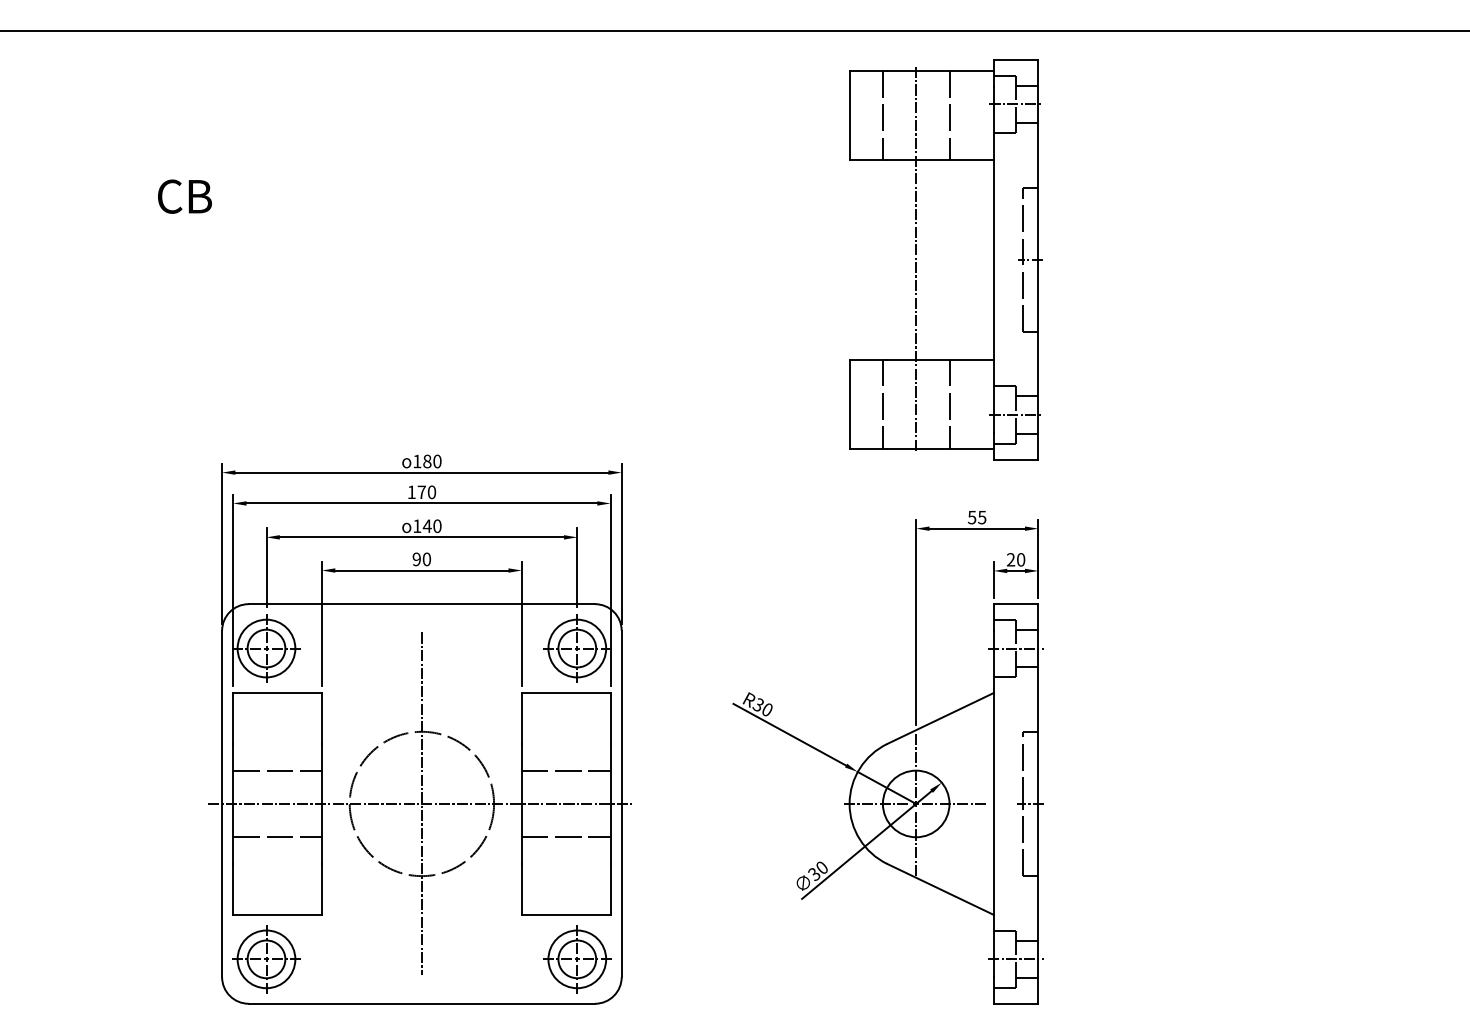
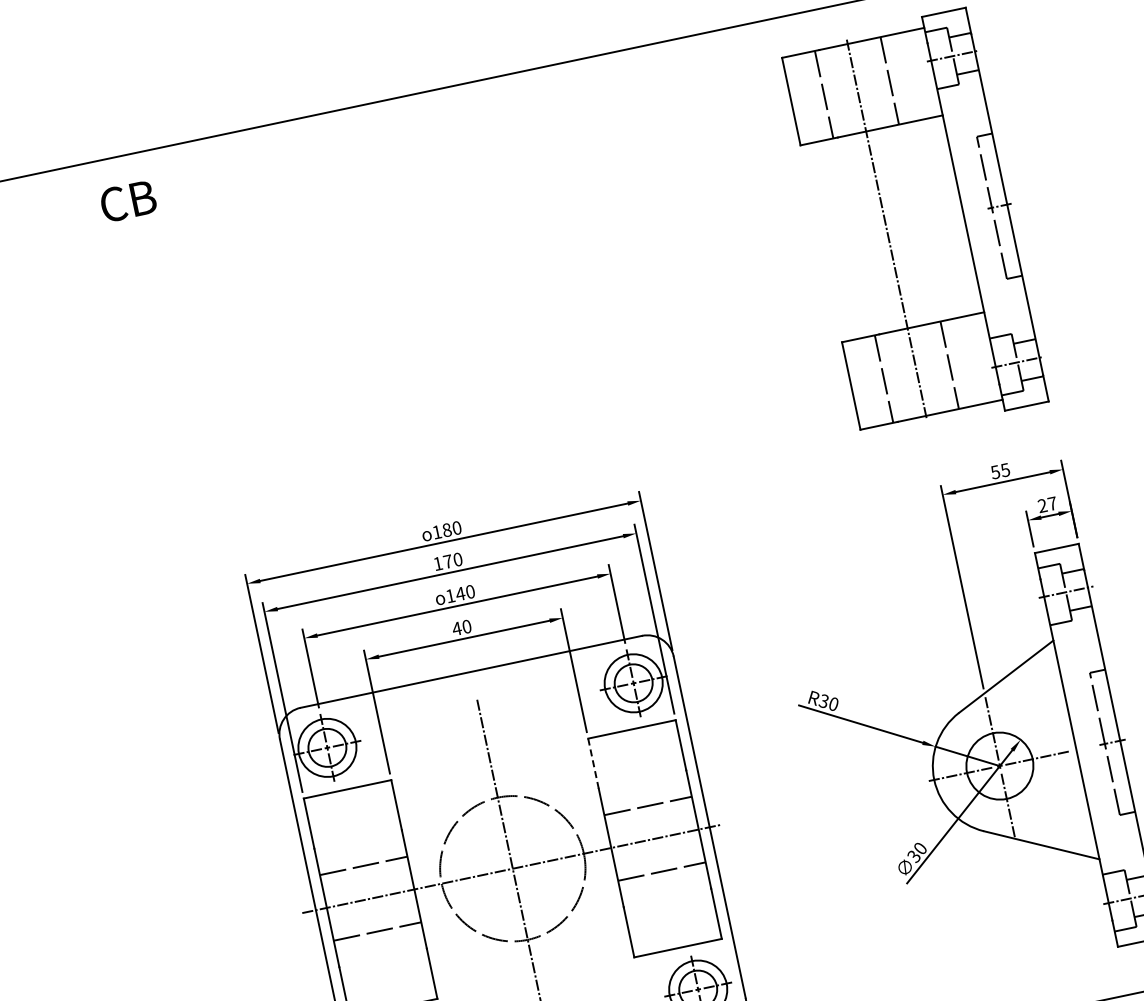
text: (184, 196) -> (127, 201), moved
text: (416, 559) -> (456, 628), 90 -> 40
text: (1021, 559) -> (1052, 503), 20 -> 27
line: (521, 718) -> (593, 763), solid -> dashed

